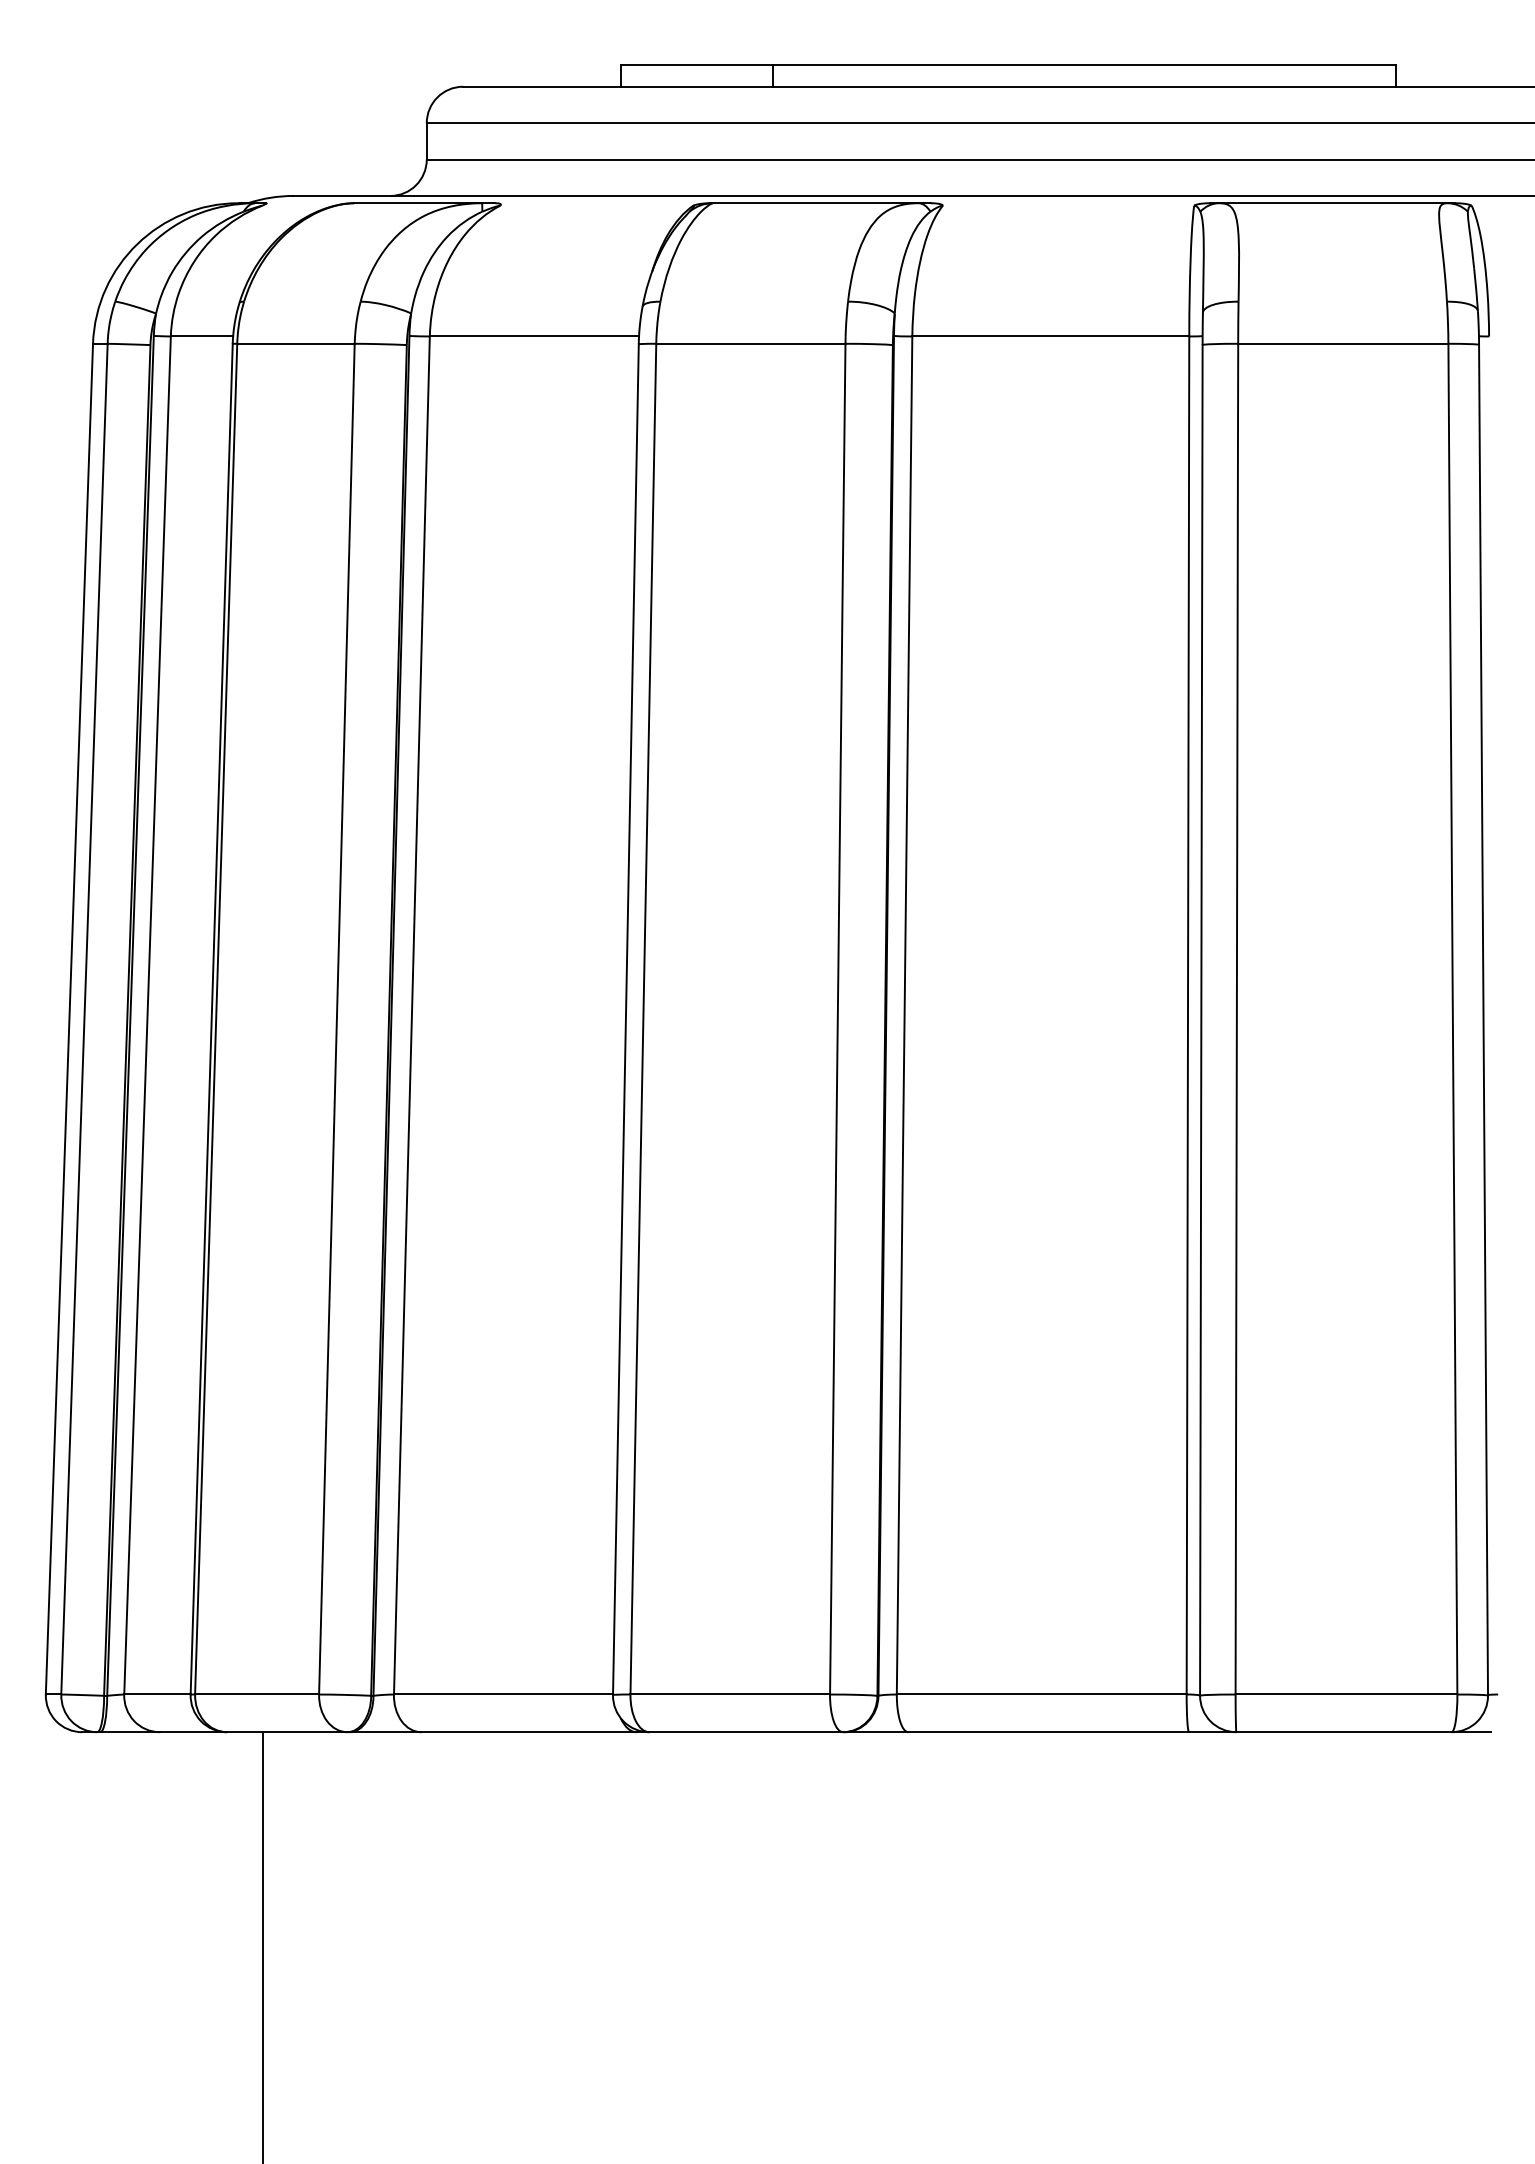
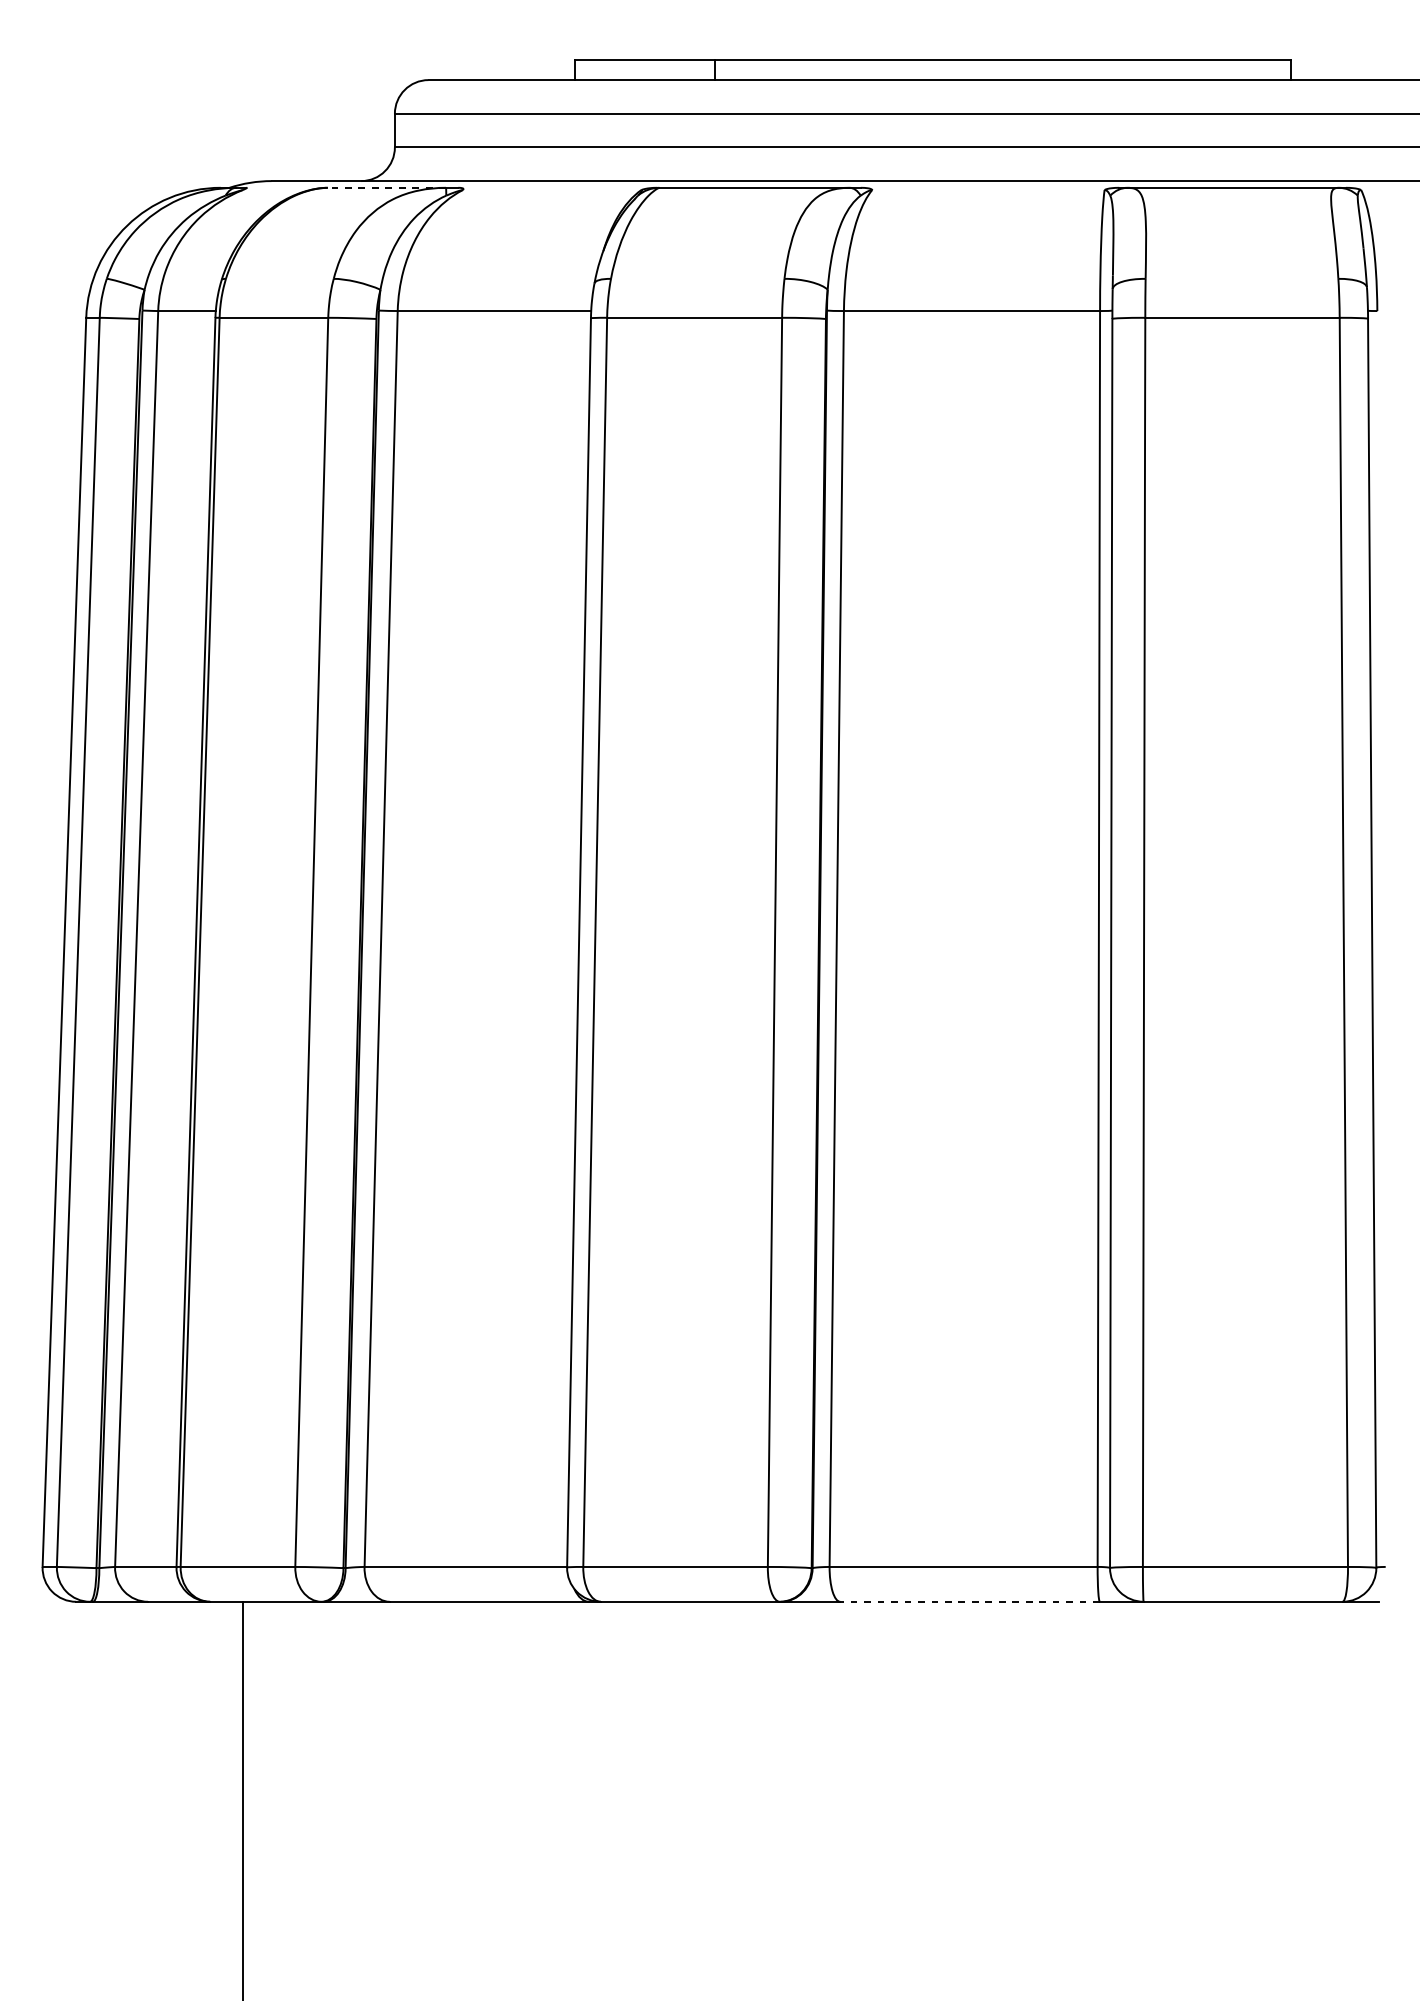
line: (418, 203) -> (387, 188), solid -> dashed
line: (1048, 1732) -> (969, 1602), solid -> dashed

